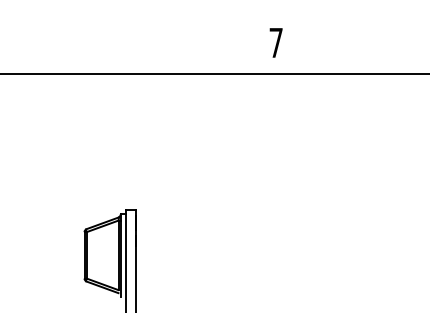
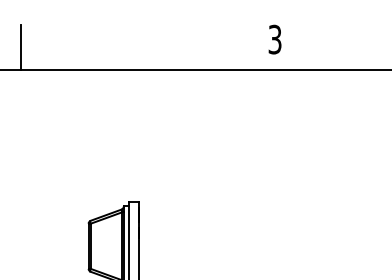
text: (275, 42) -> (274, 39), 7 -> 3
line: (14, 50) -> (20, 46), added

